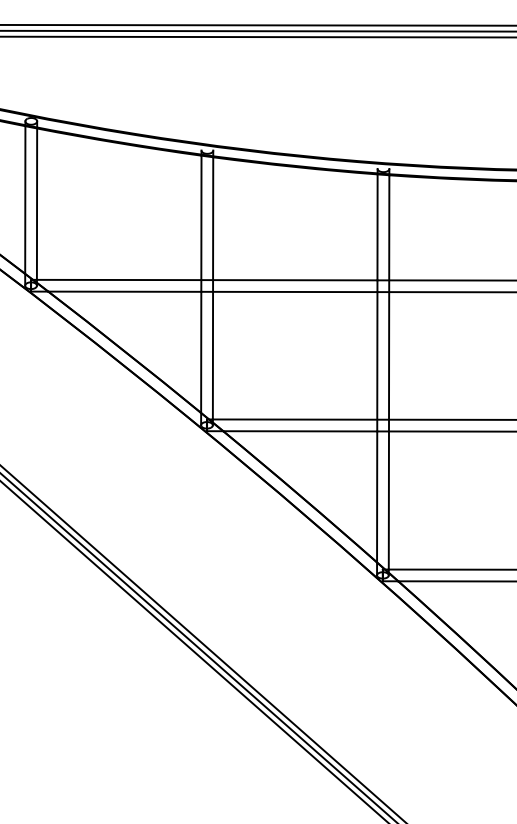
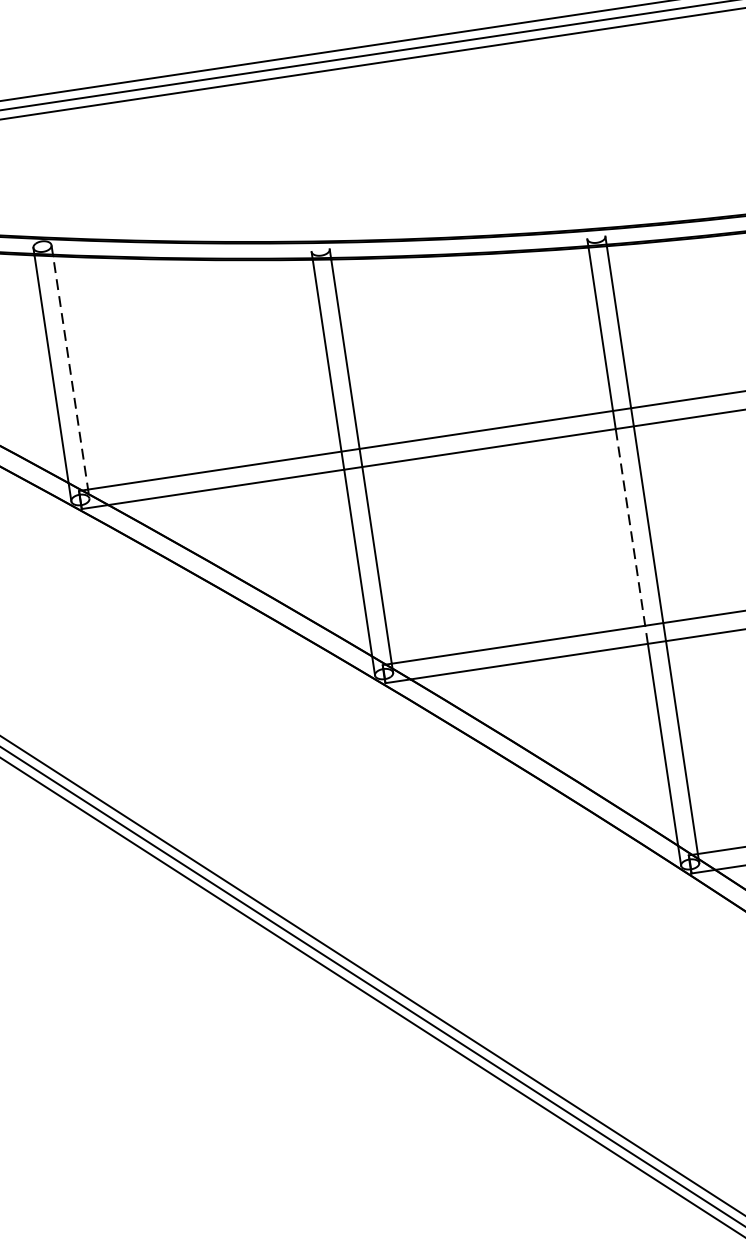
line: (37, 204) -> (71, 373), solid -> dashed
line: (377, 361) -> (632, 536), solid -> dashed

